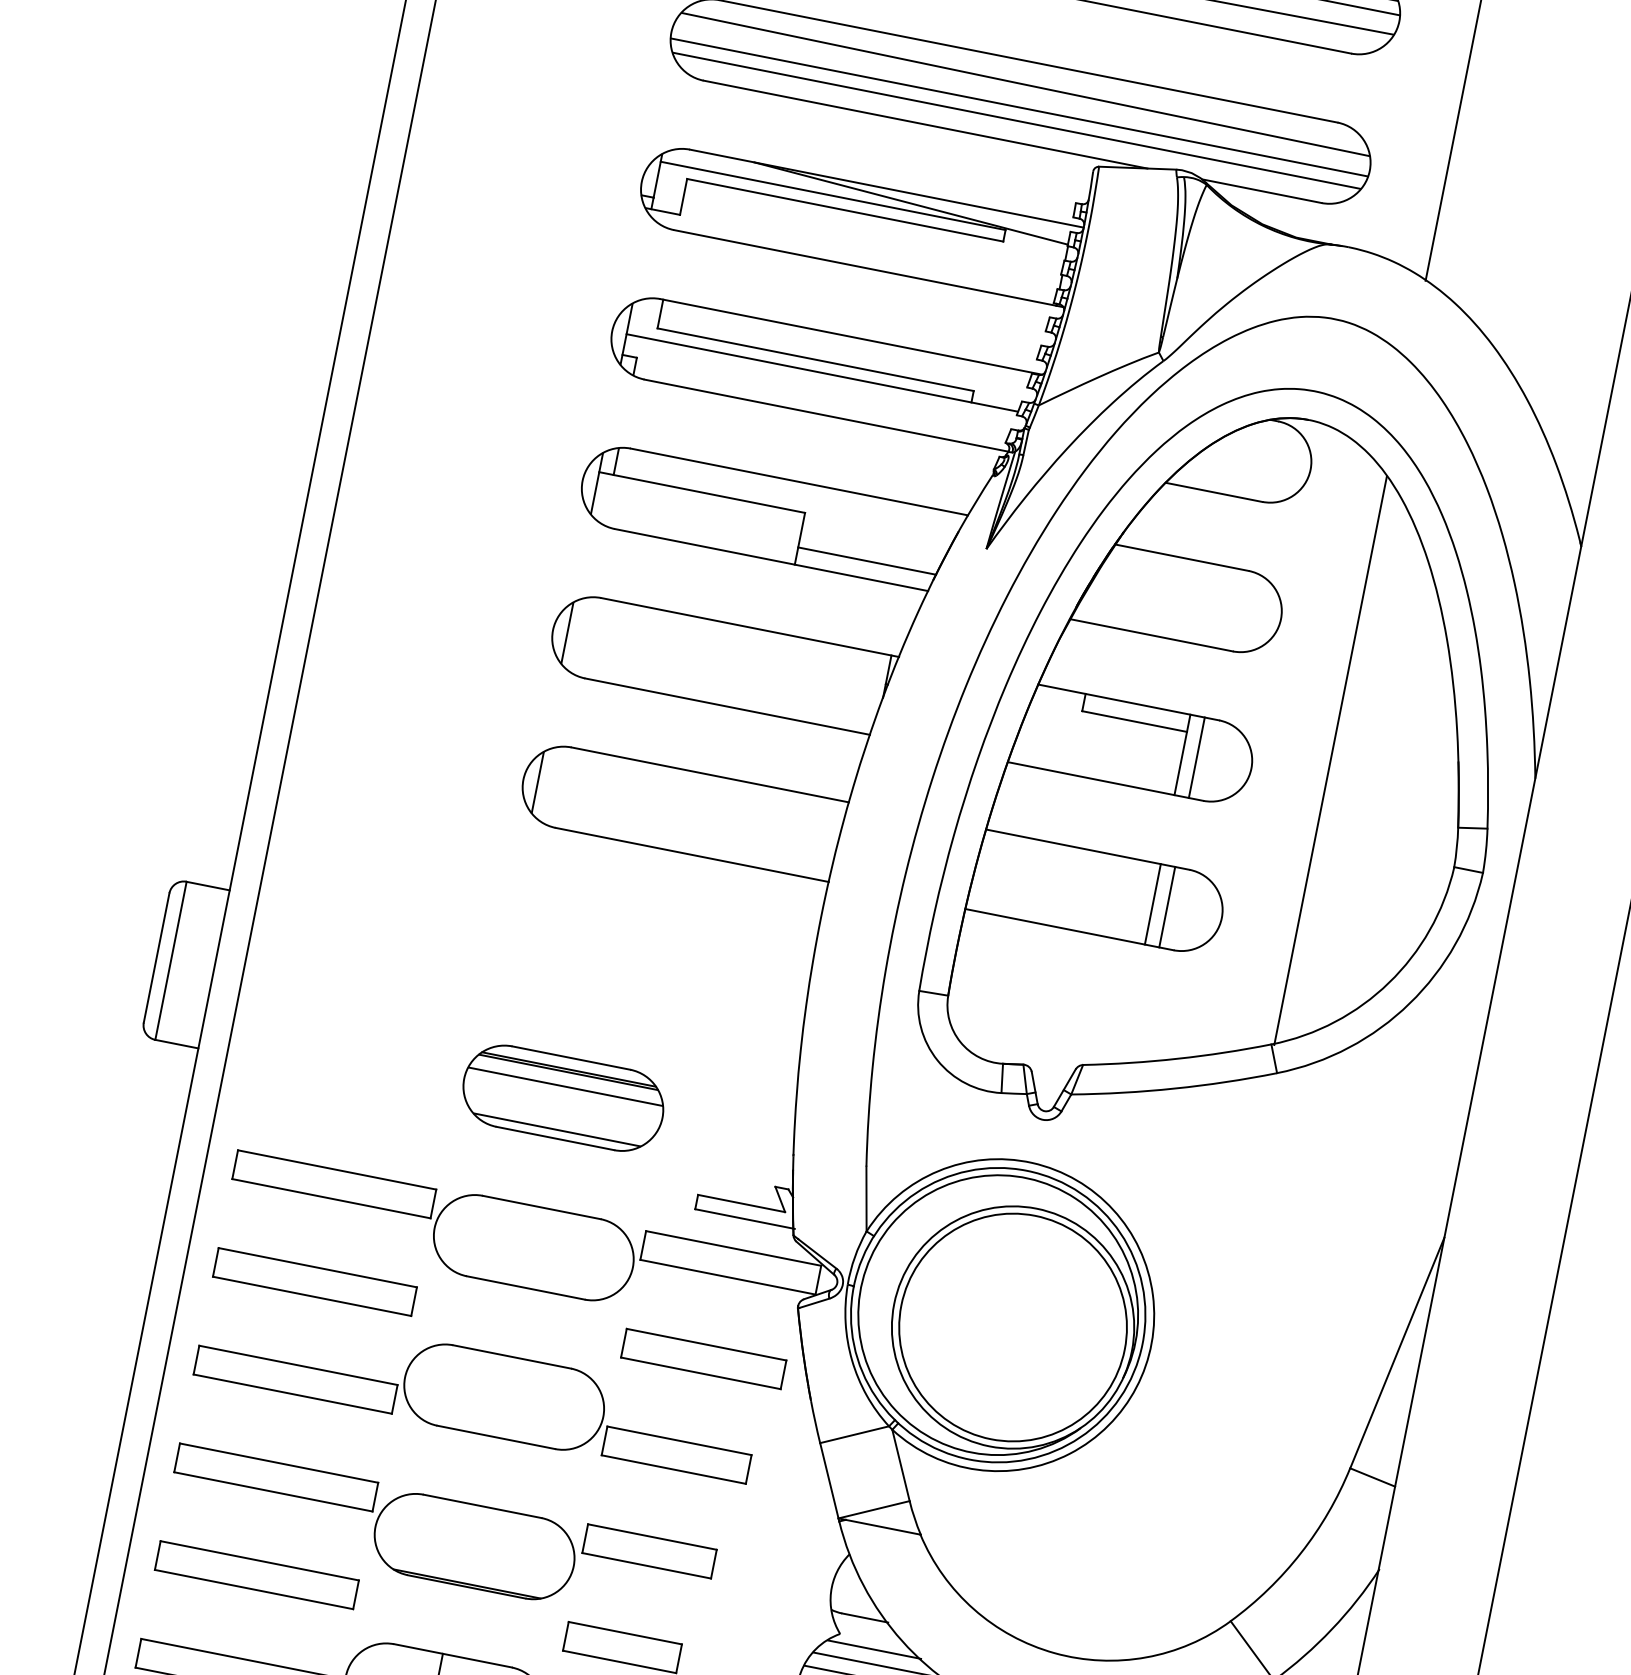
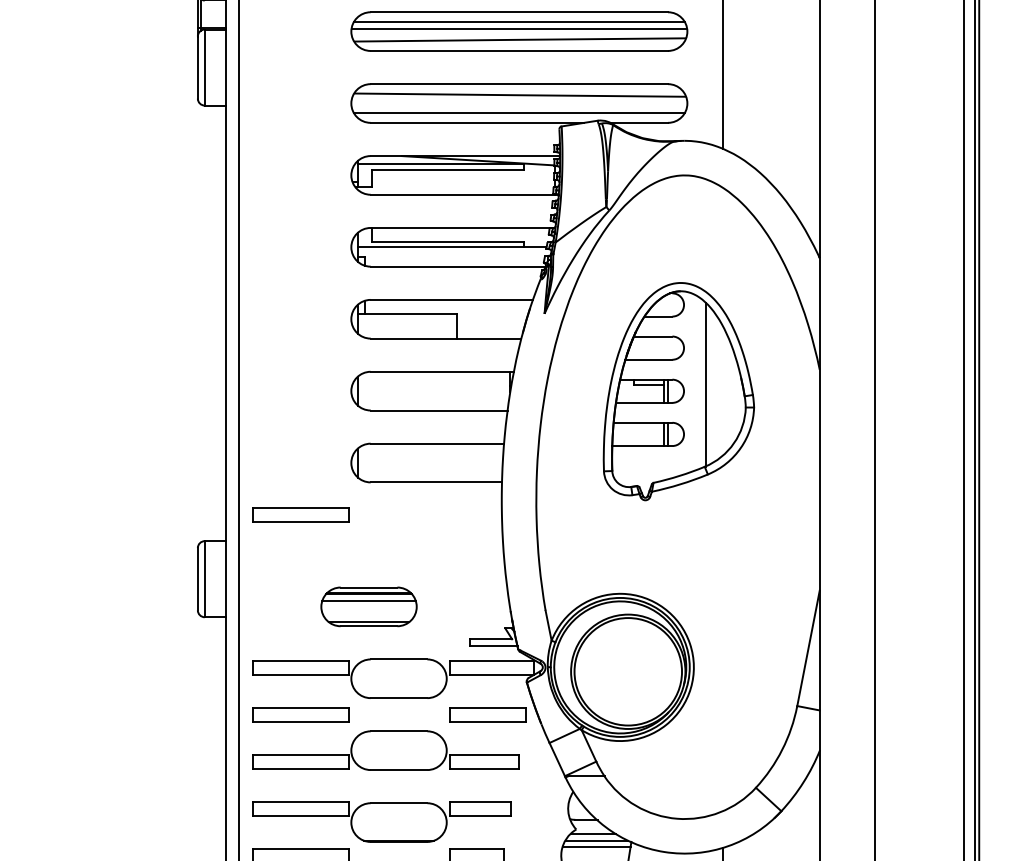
line: (1017, 107) -> (518, 106), removed
line: (867, 561) -> (490, 330), removed
part: (1232, 765) -> (678, 391), size x0.6
part: (396, 865) -> (300, 514), added
part: (562, 1097) -> (368, 606), moved

